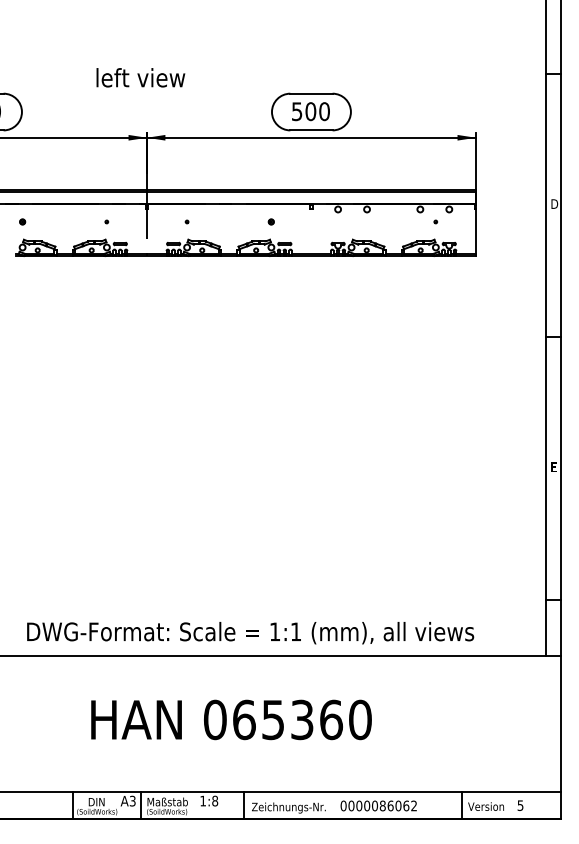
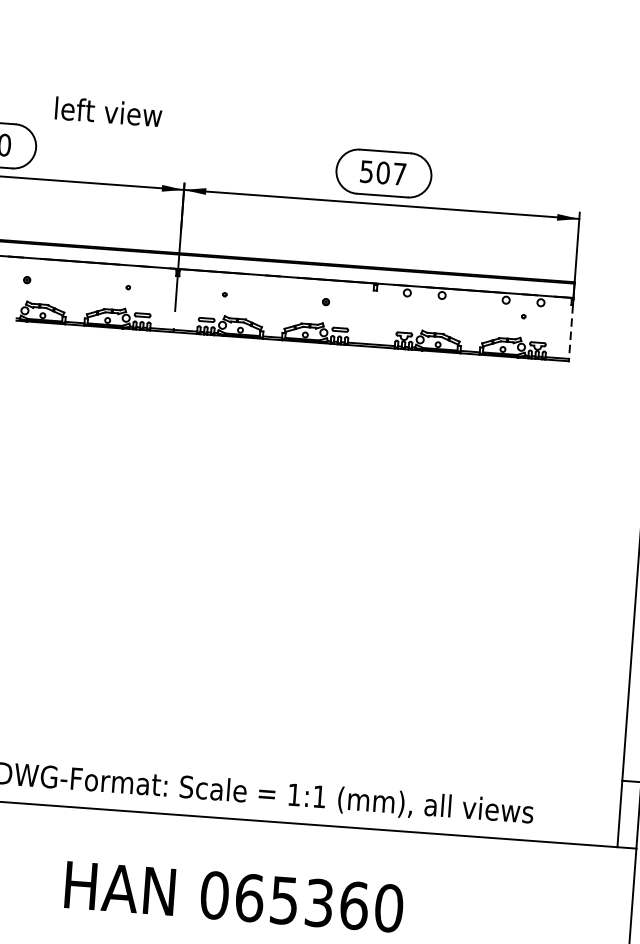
text: (140, 77) -> (108, 111), moved
text: (324, 111) -> (399, 174), 500 -> 507
line: (475, 232) -> (570, 332), solid -> dashed

